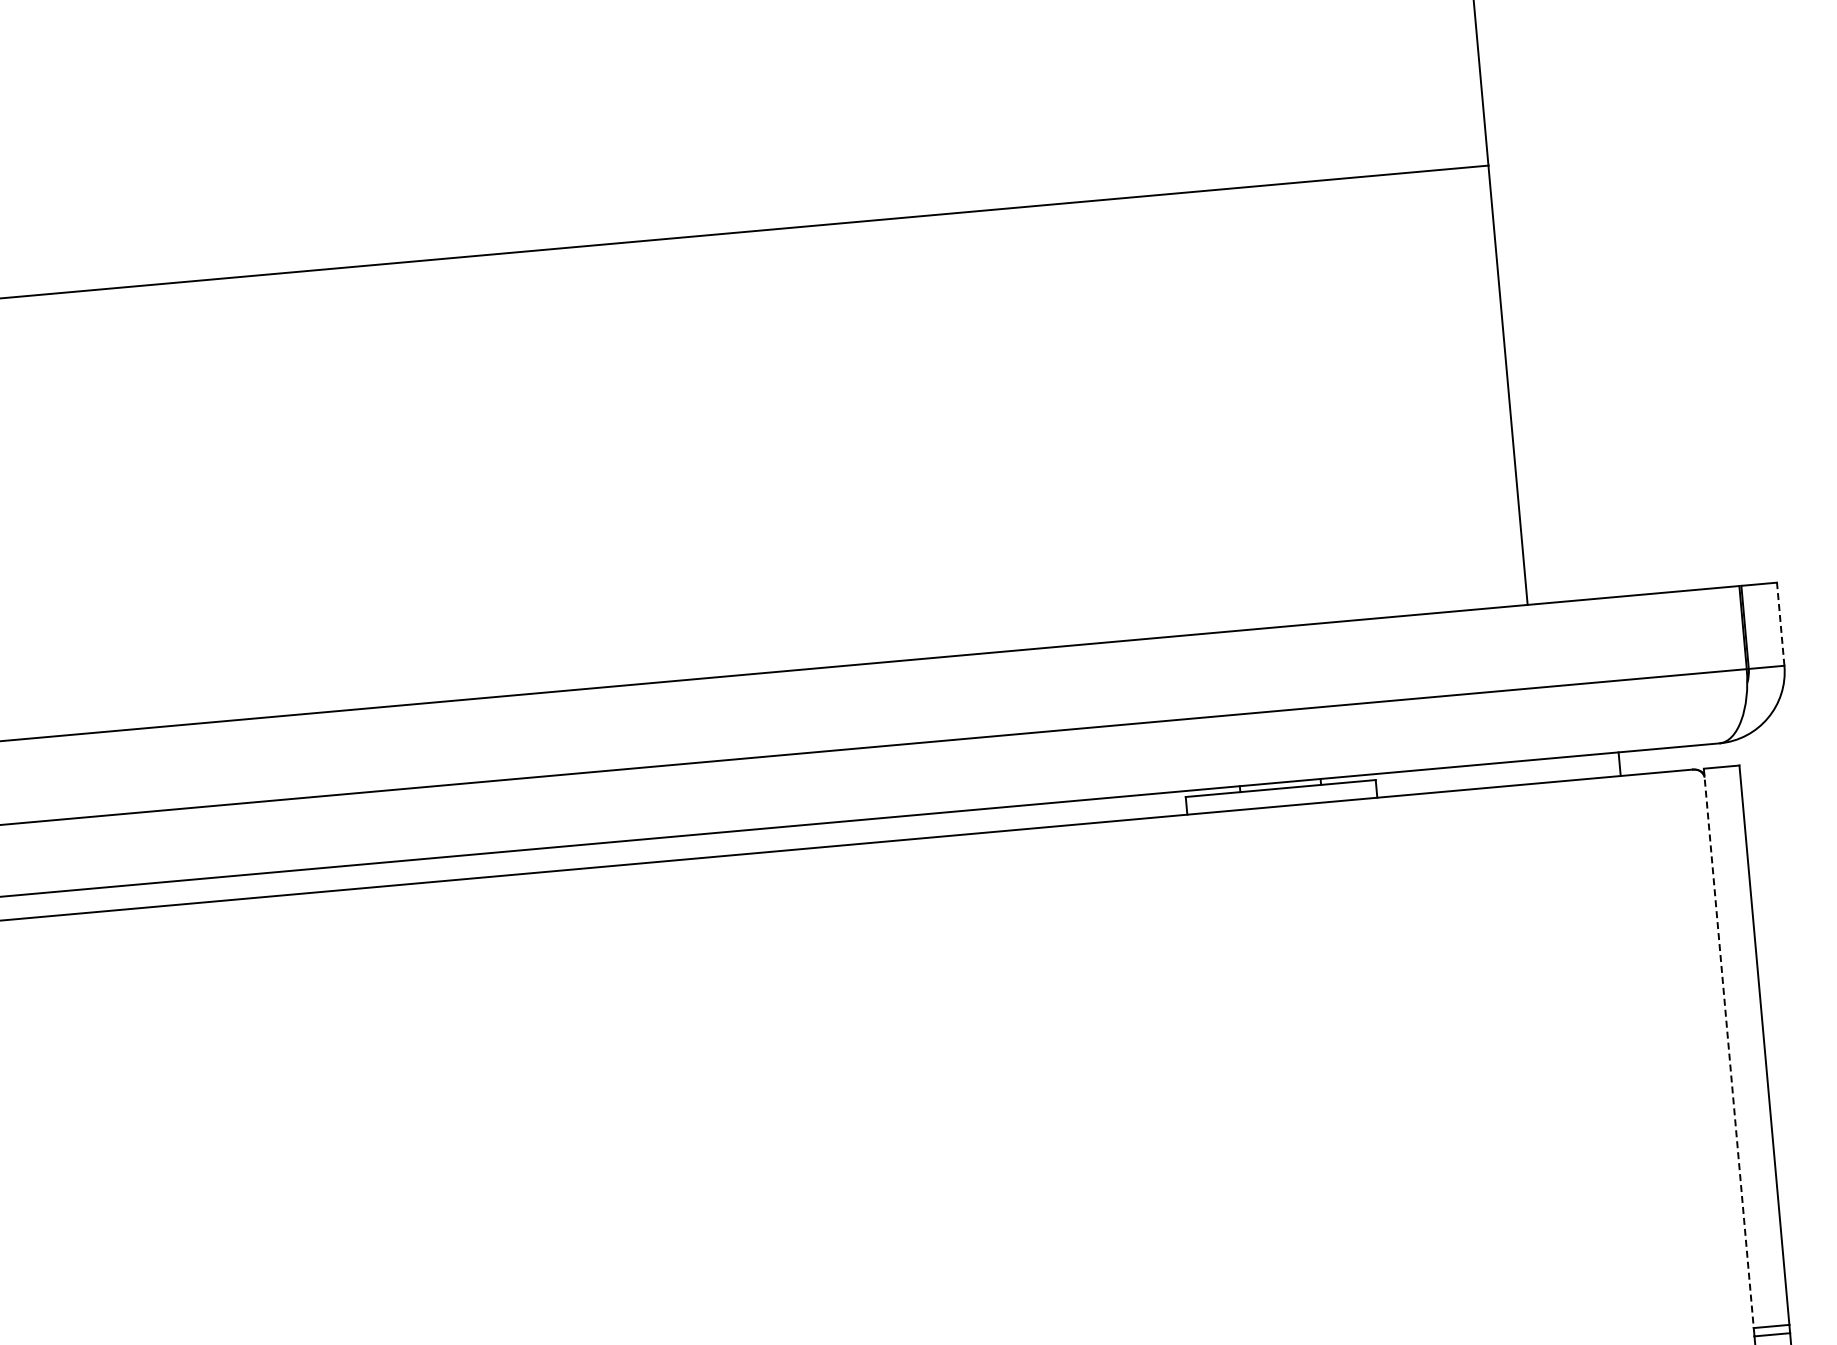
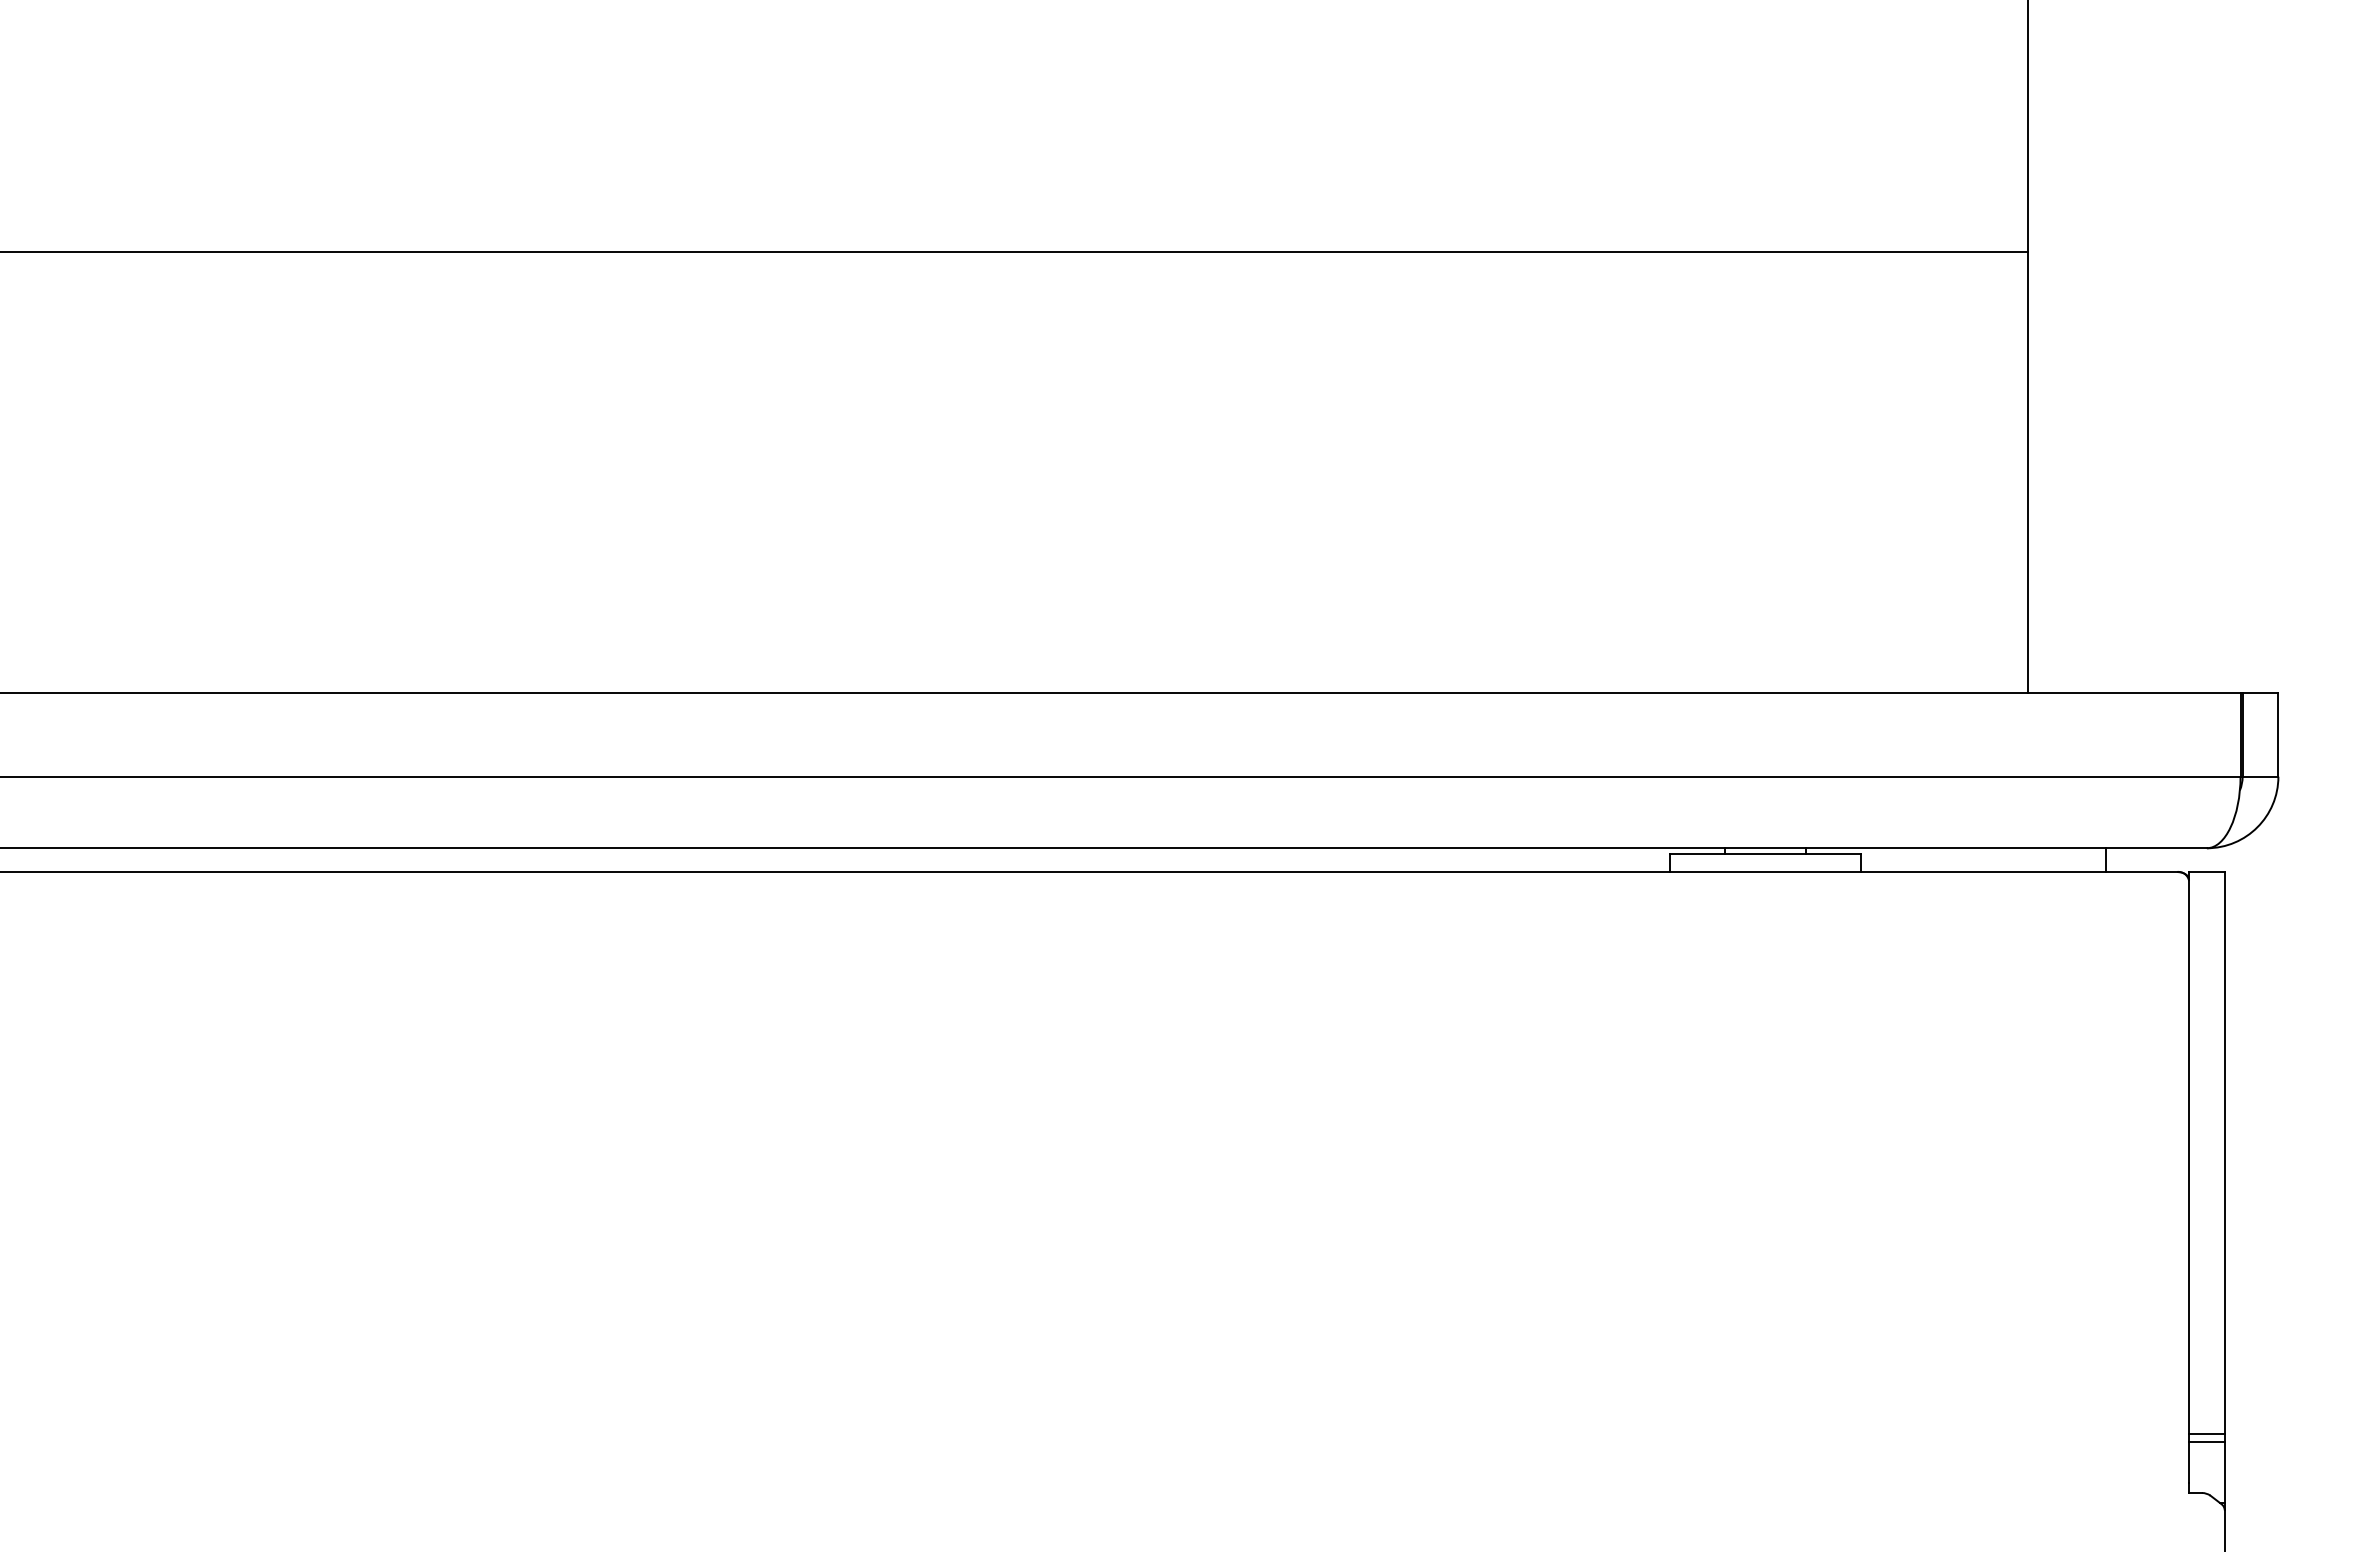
line: (1780, 624) -> (2278, 735), dashed -> solid
line: (1729, 1047) -> (2189, 1152), dashed -> solid

